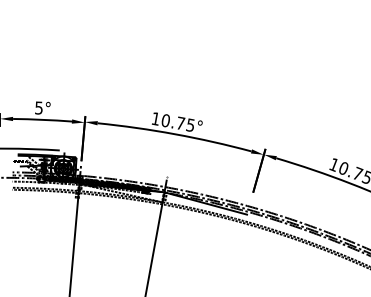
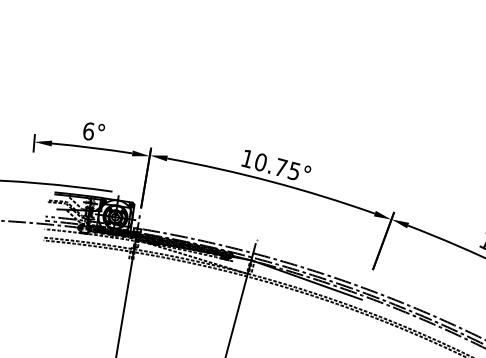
text: (38, 107) -> (87, 130), 5° -> 6°

